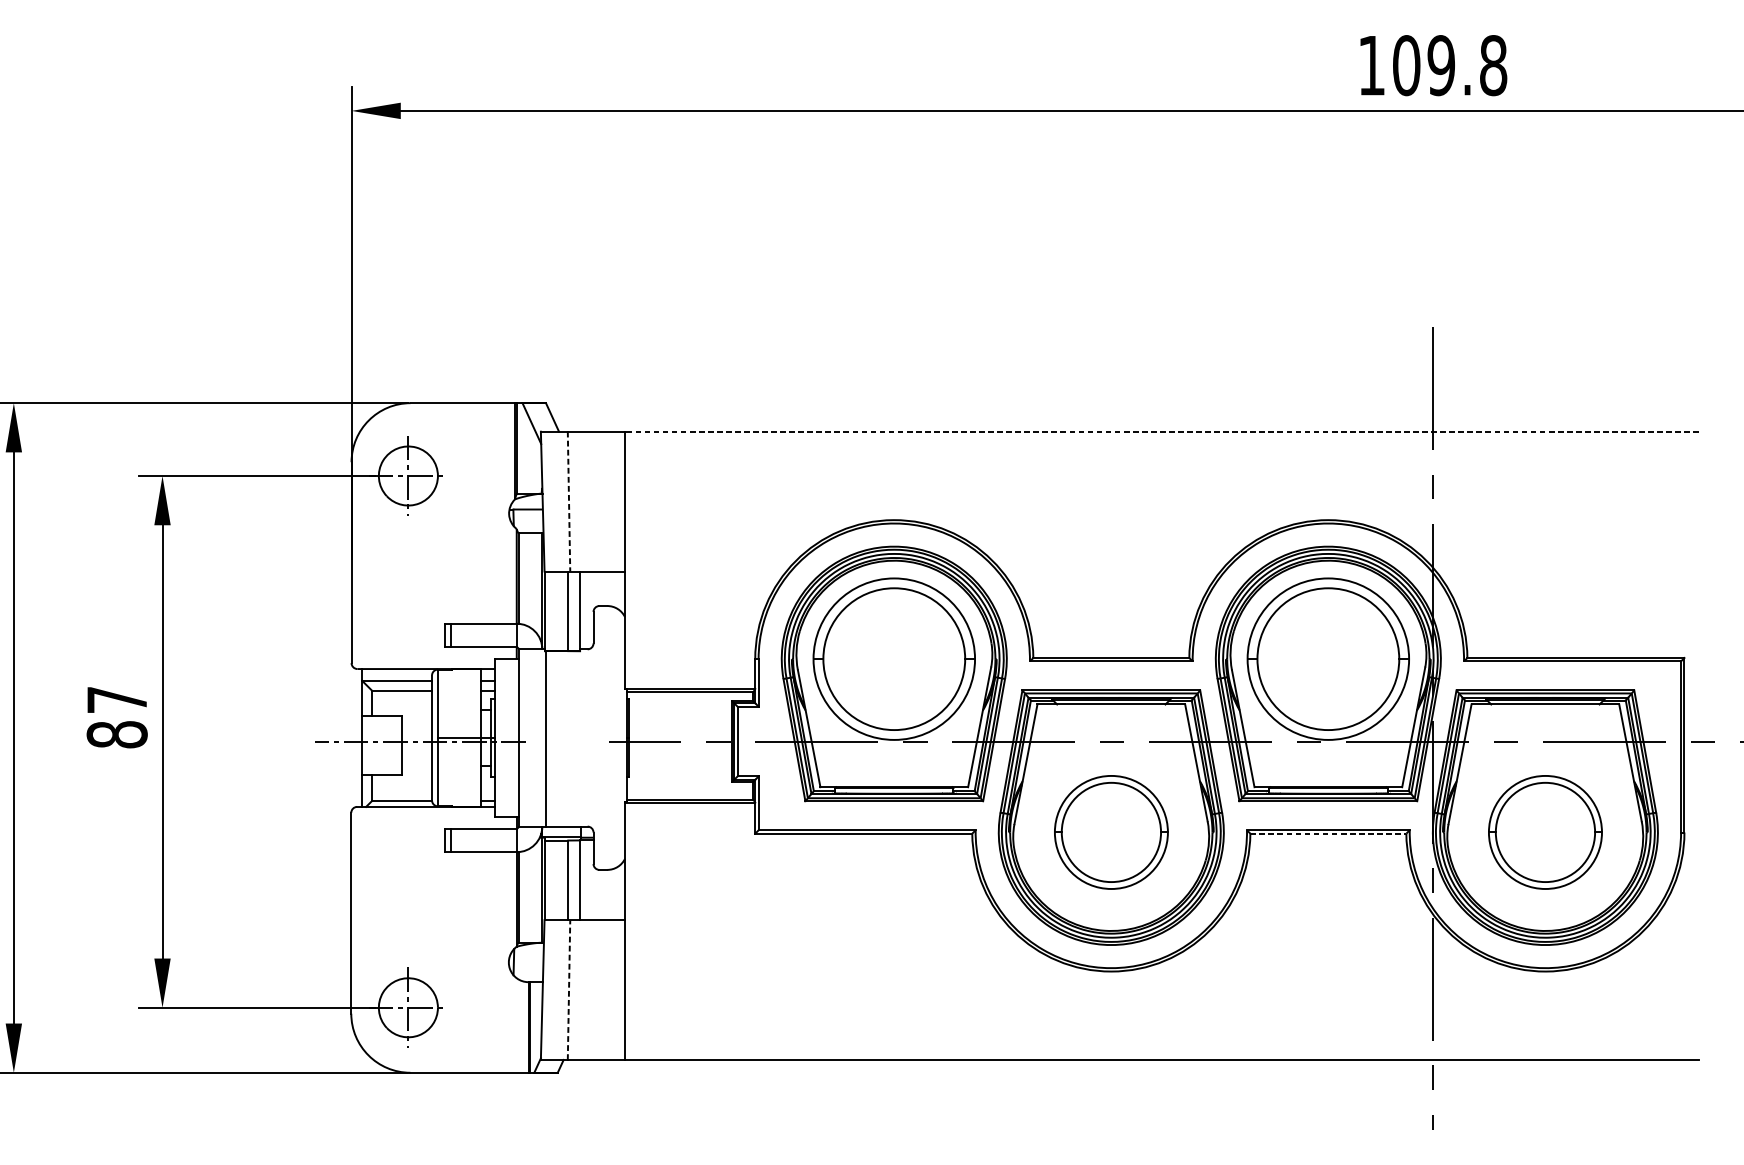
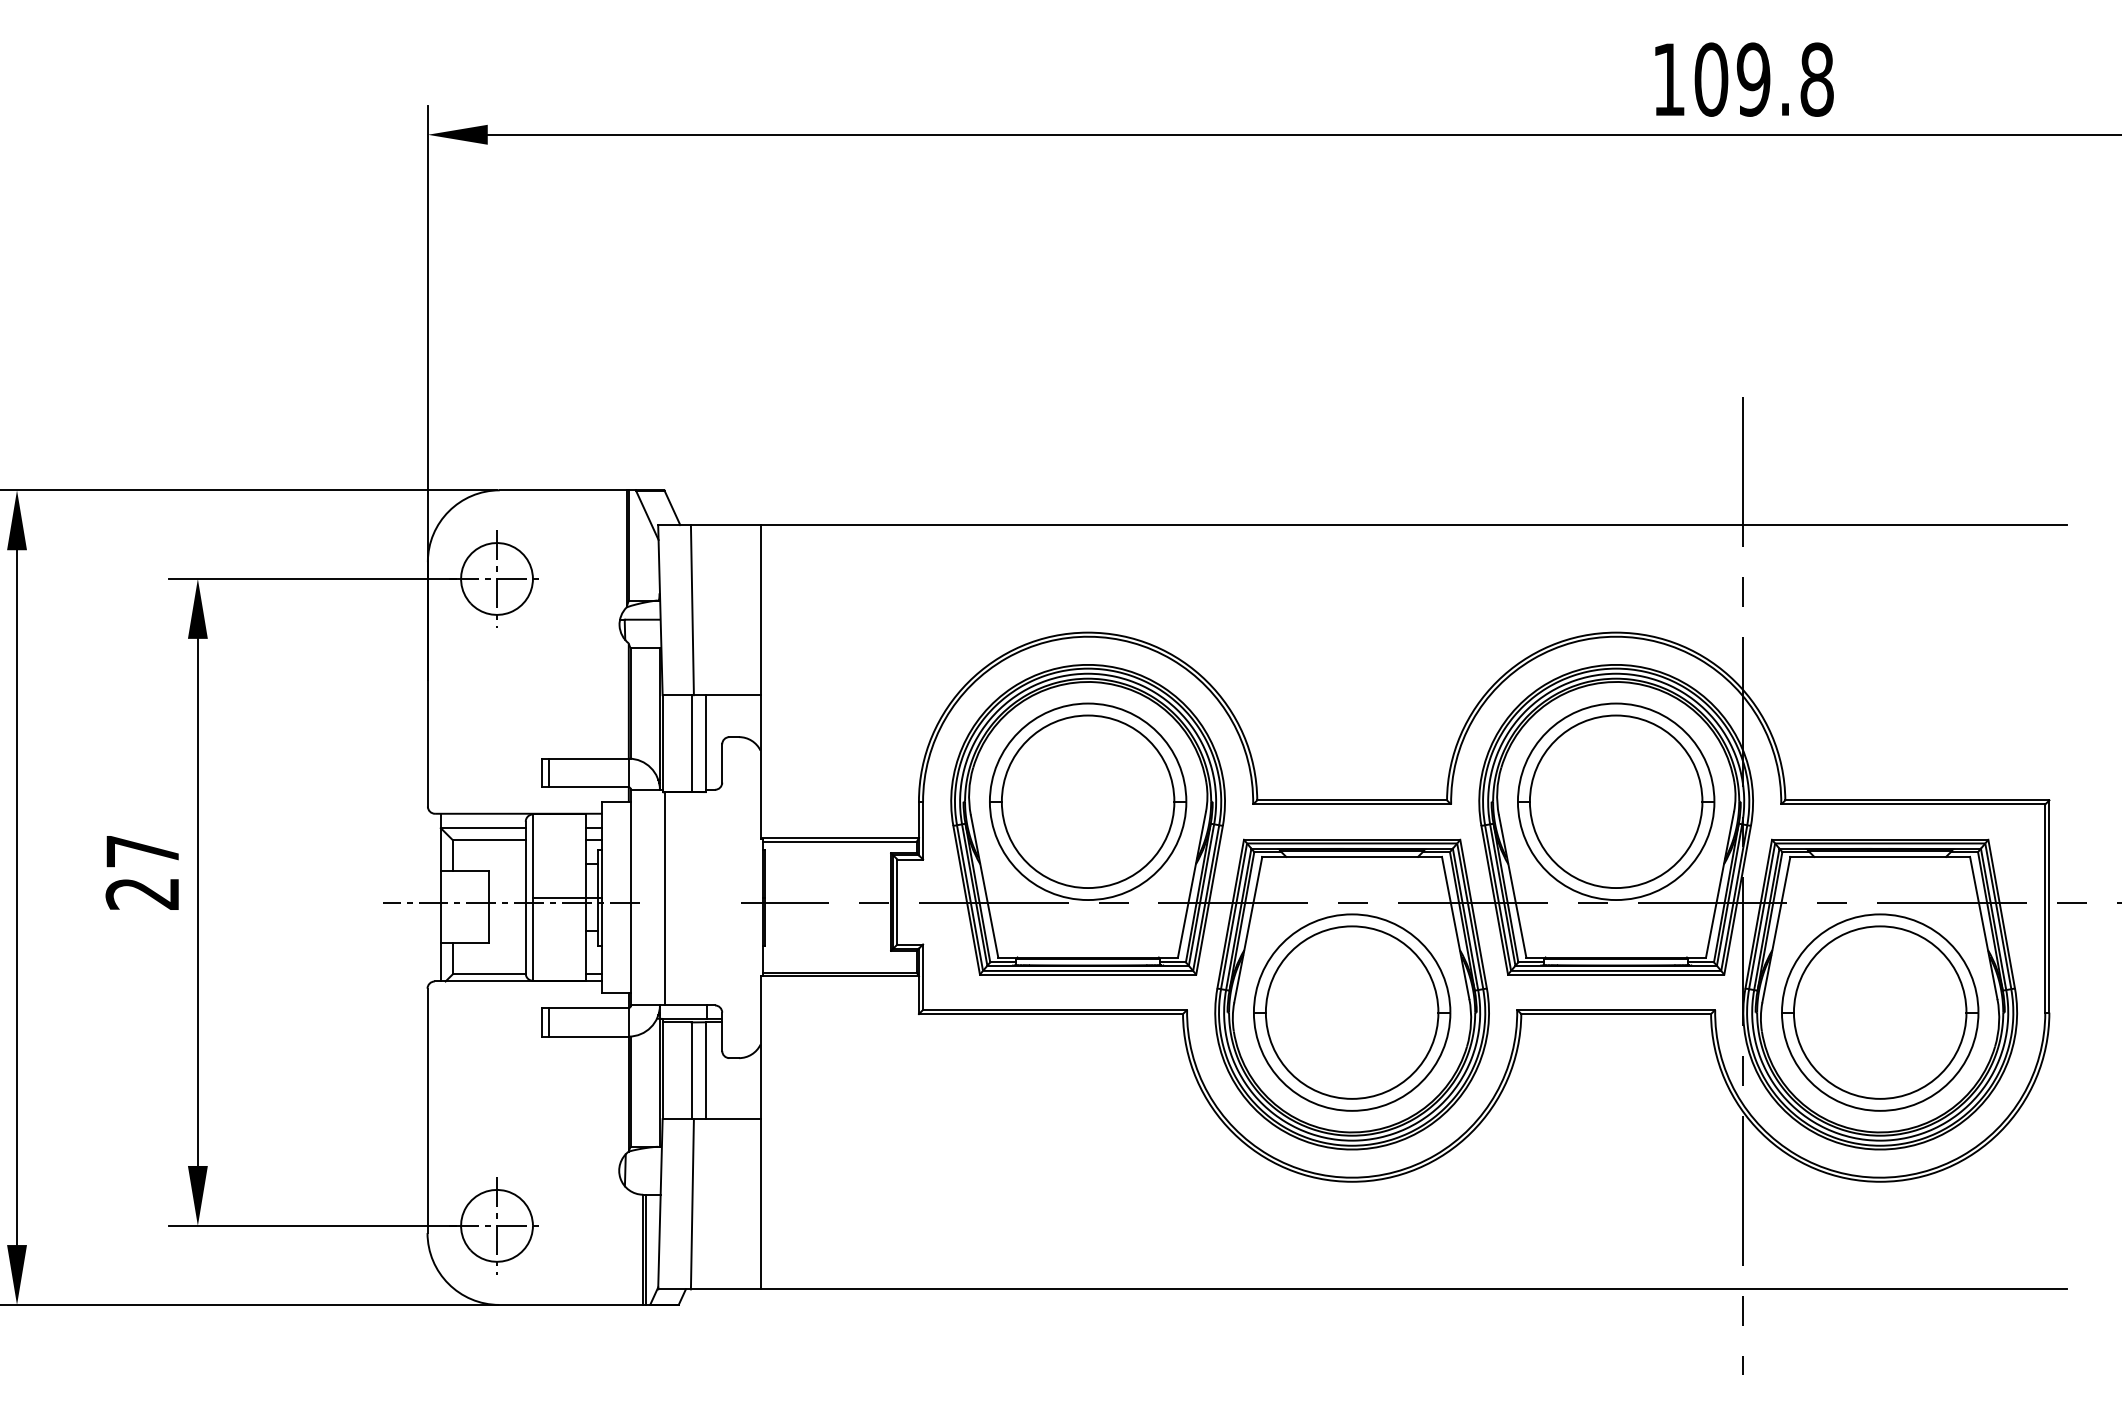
line: (1161, 432) -> (1413, 525), dashed -> solid
line: (569, 501) -> (692, 610), dashed -> solid
text: (116, 734) -> (142, 893), 87 -> 27
part: (1111, 832) -> (1352, 1012), size x1.43
part: (1545, 832) -> (1880, 1012), size x1.43
line: (1328, 834) -> (1616, 1014), dashed -> solid
line: (569, 989) -> (692, 1203), dashed -> solid

